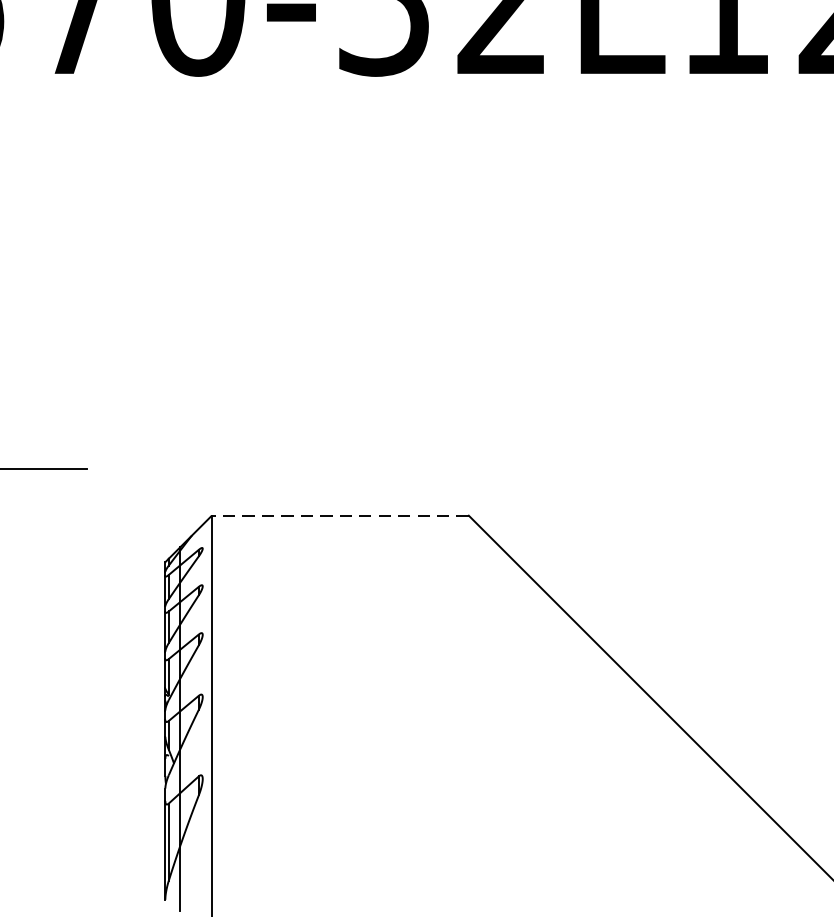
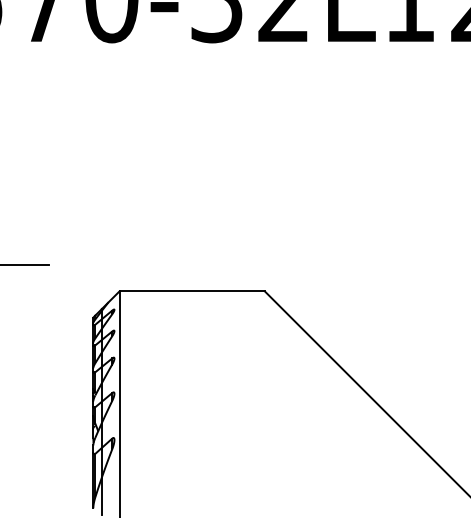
line: (340, 516) -> (192, 291), dashed -> solid

